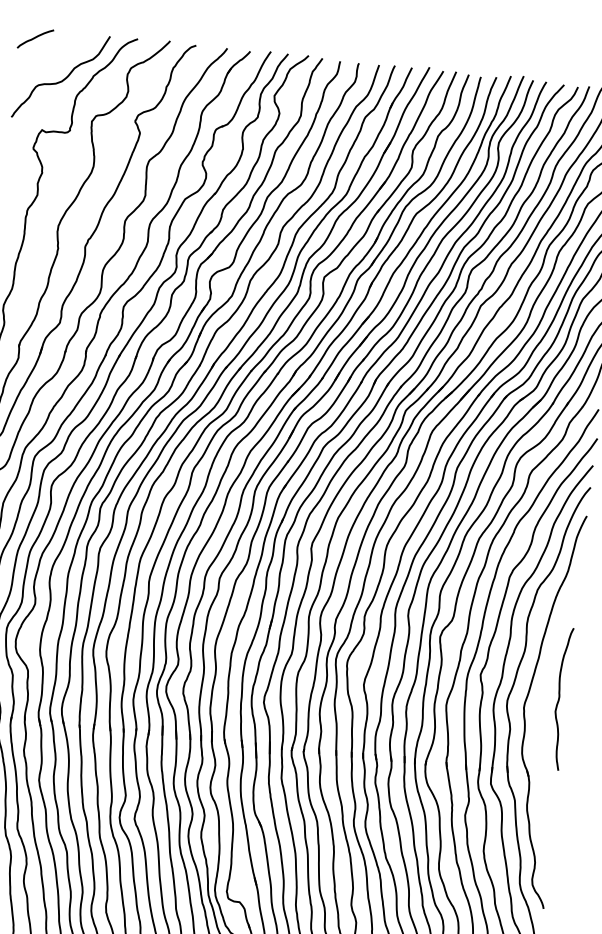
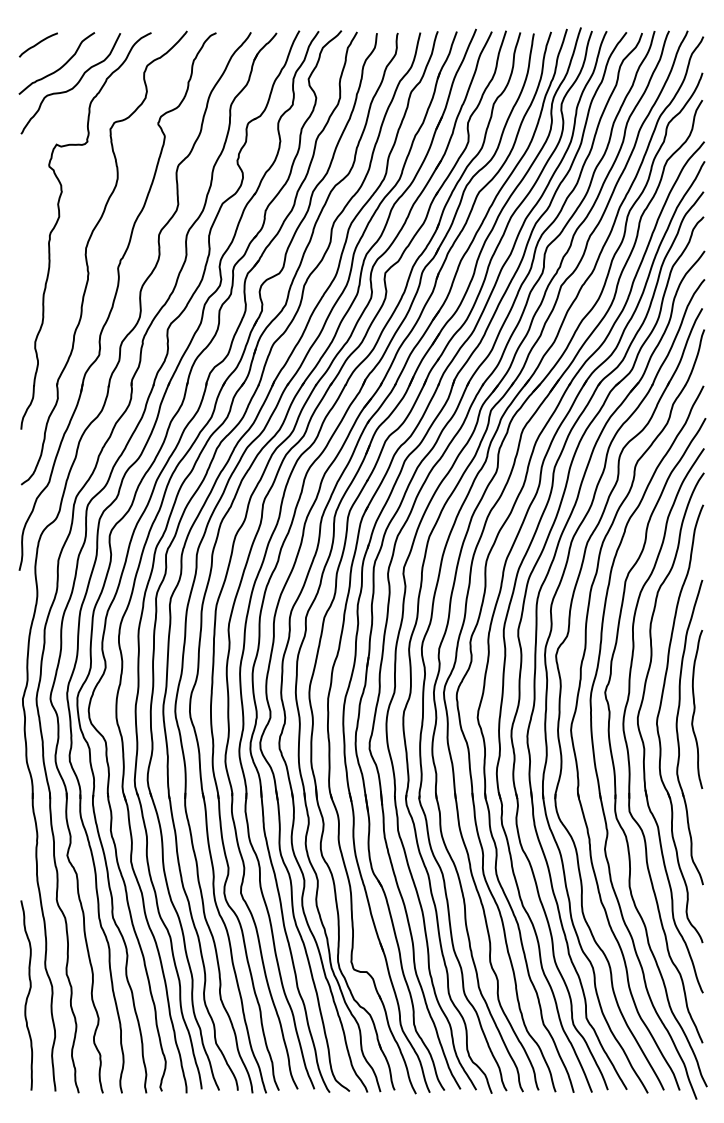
curve: (52, 61) -> (59, 67), added
part: (542, 717) -> (678, 732), added

